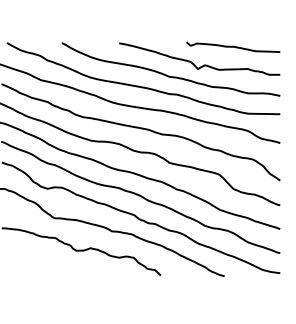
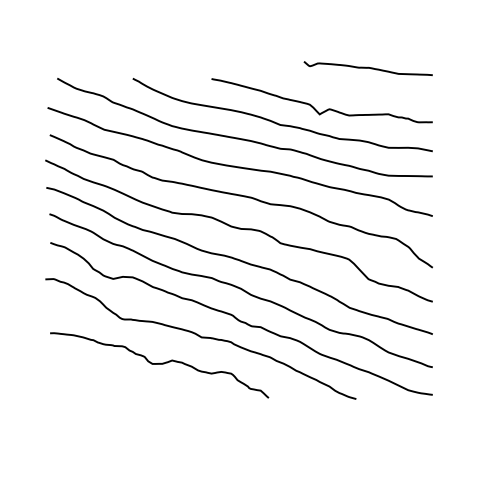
curve: (232, 47) -> (367, 68), moved

